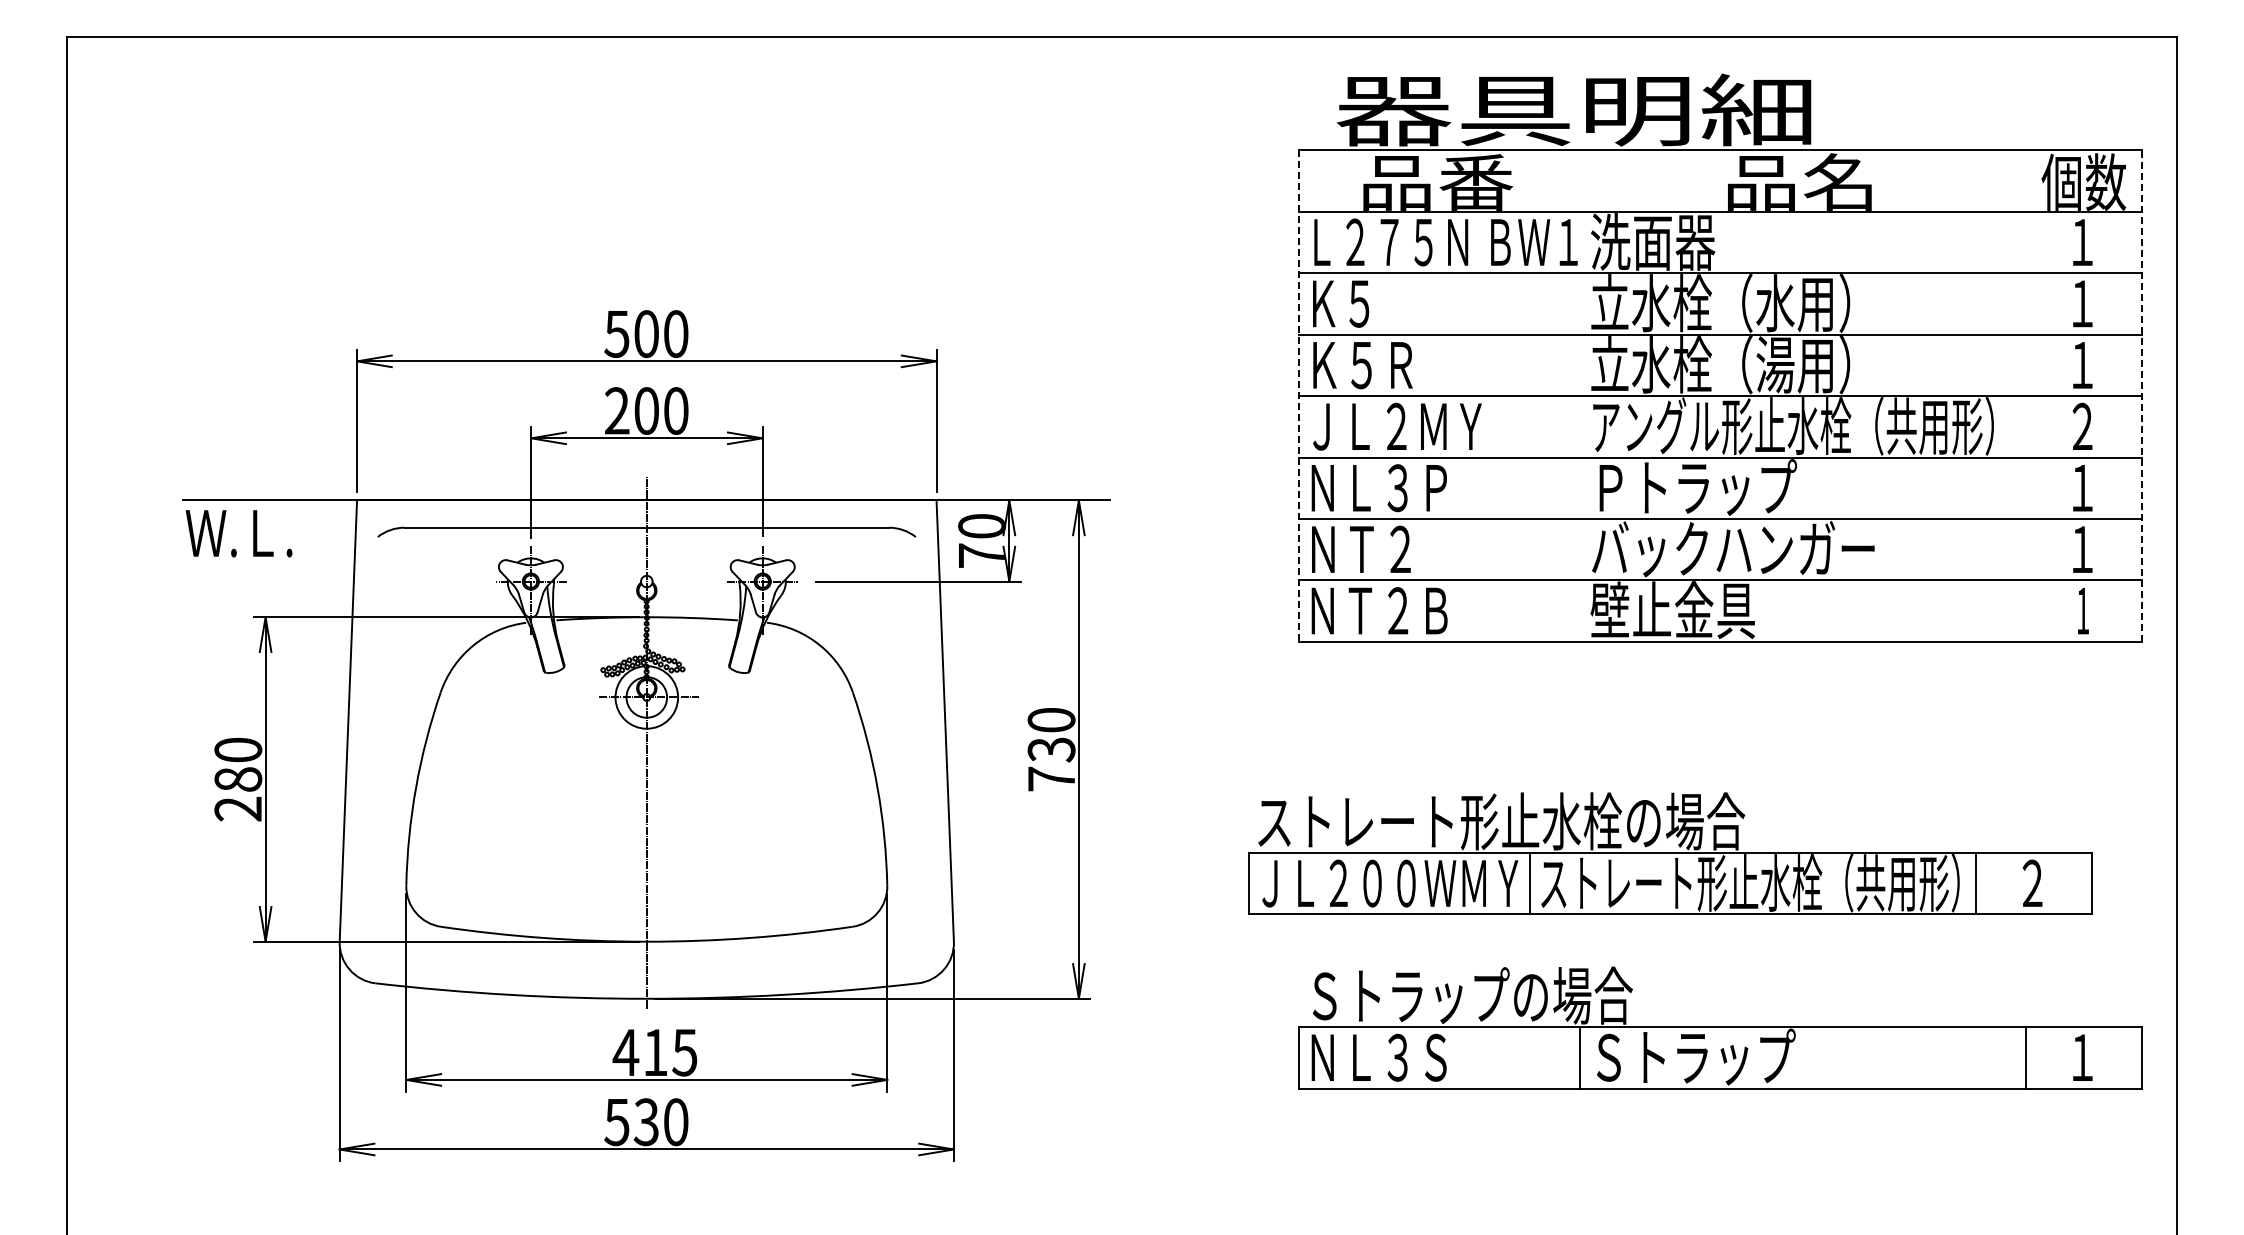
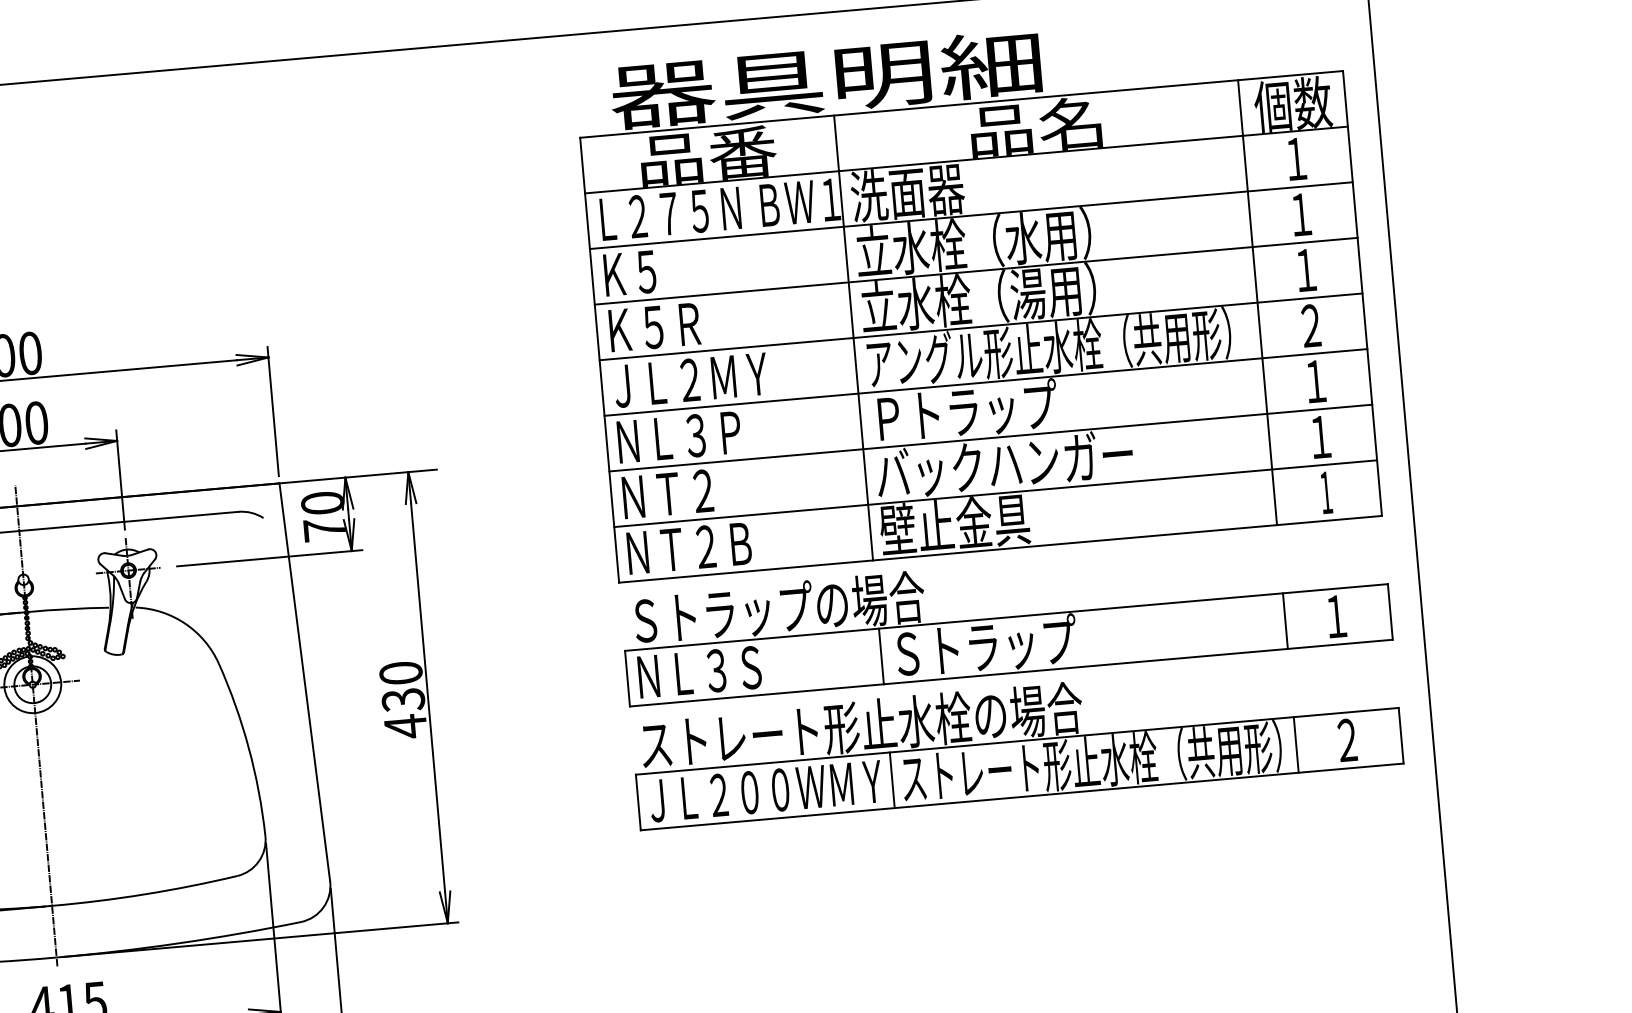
line: (1579, 395) -> (853, 337), added
line: (2026, 395) -> (1257, 302), added
line: (1299, 396) -> (599, 360), dashed -> solid
line: (2141, 396) -> (1362, 293), dashed -> solid
text: (1051, 779) -> (405, 726), 730 -> 430
part: (1670, 853) -> (1017, 741), moved
part: (1720, 1027) -> (1006, 617), moved

